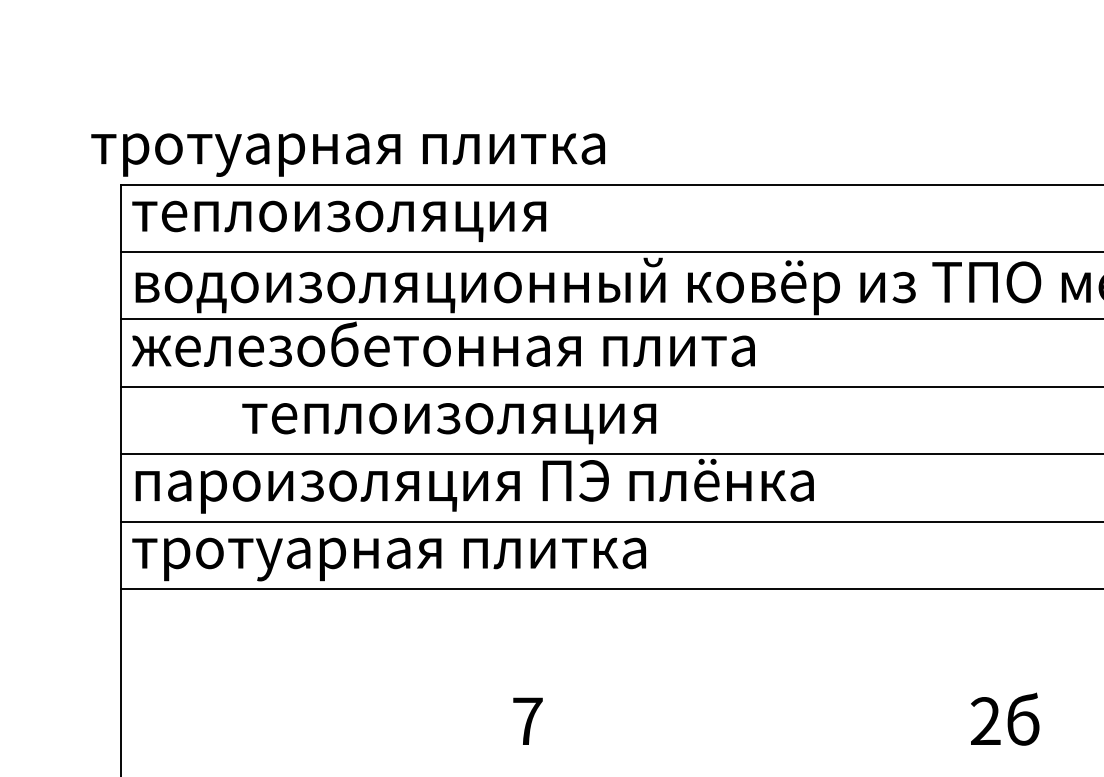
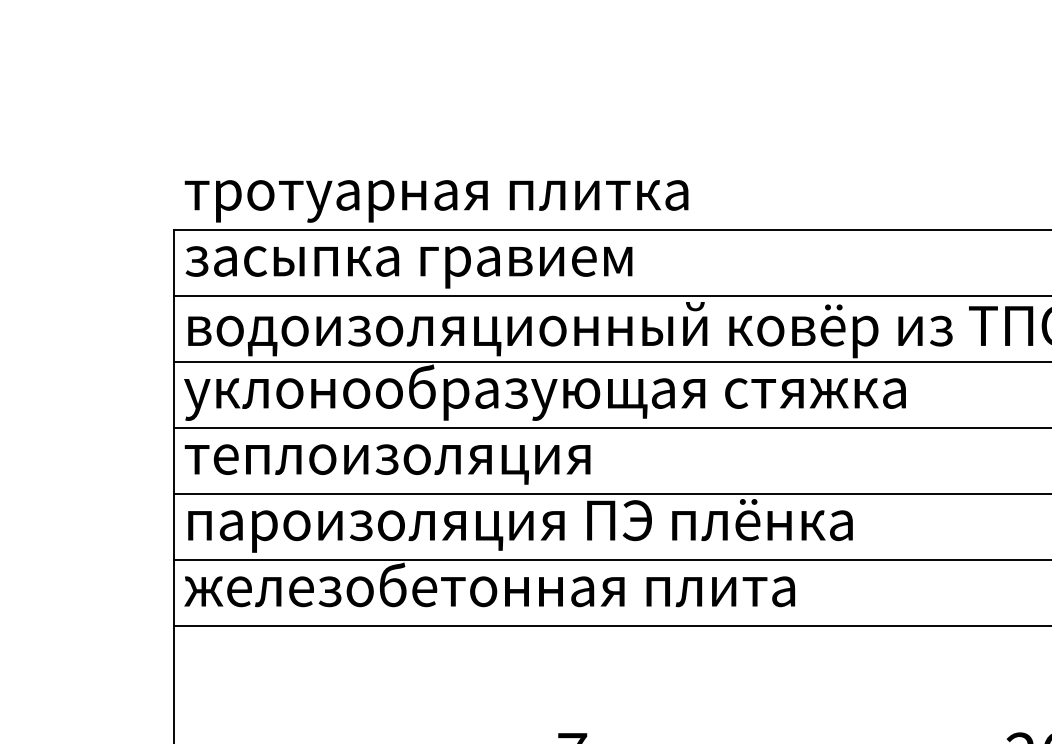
text: (347, 154) -> (435, 200), moved
text: (360, 222) -> (408, 267), теплоизоляция -> засыпка гравием
text: (499, 350) -> (544, 392), железобетонная плита -> уклонообразующая стяжка
text: (449, 423) -> (387, 464), moved
text: (442, 552) -> (488, 590), тротуарная плитка -> железобетонная плита

